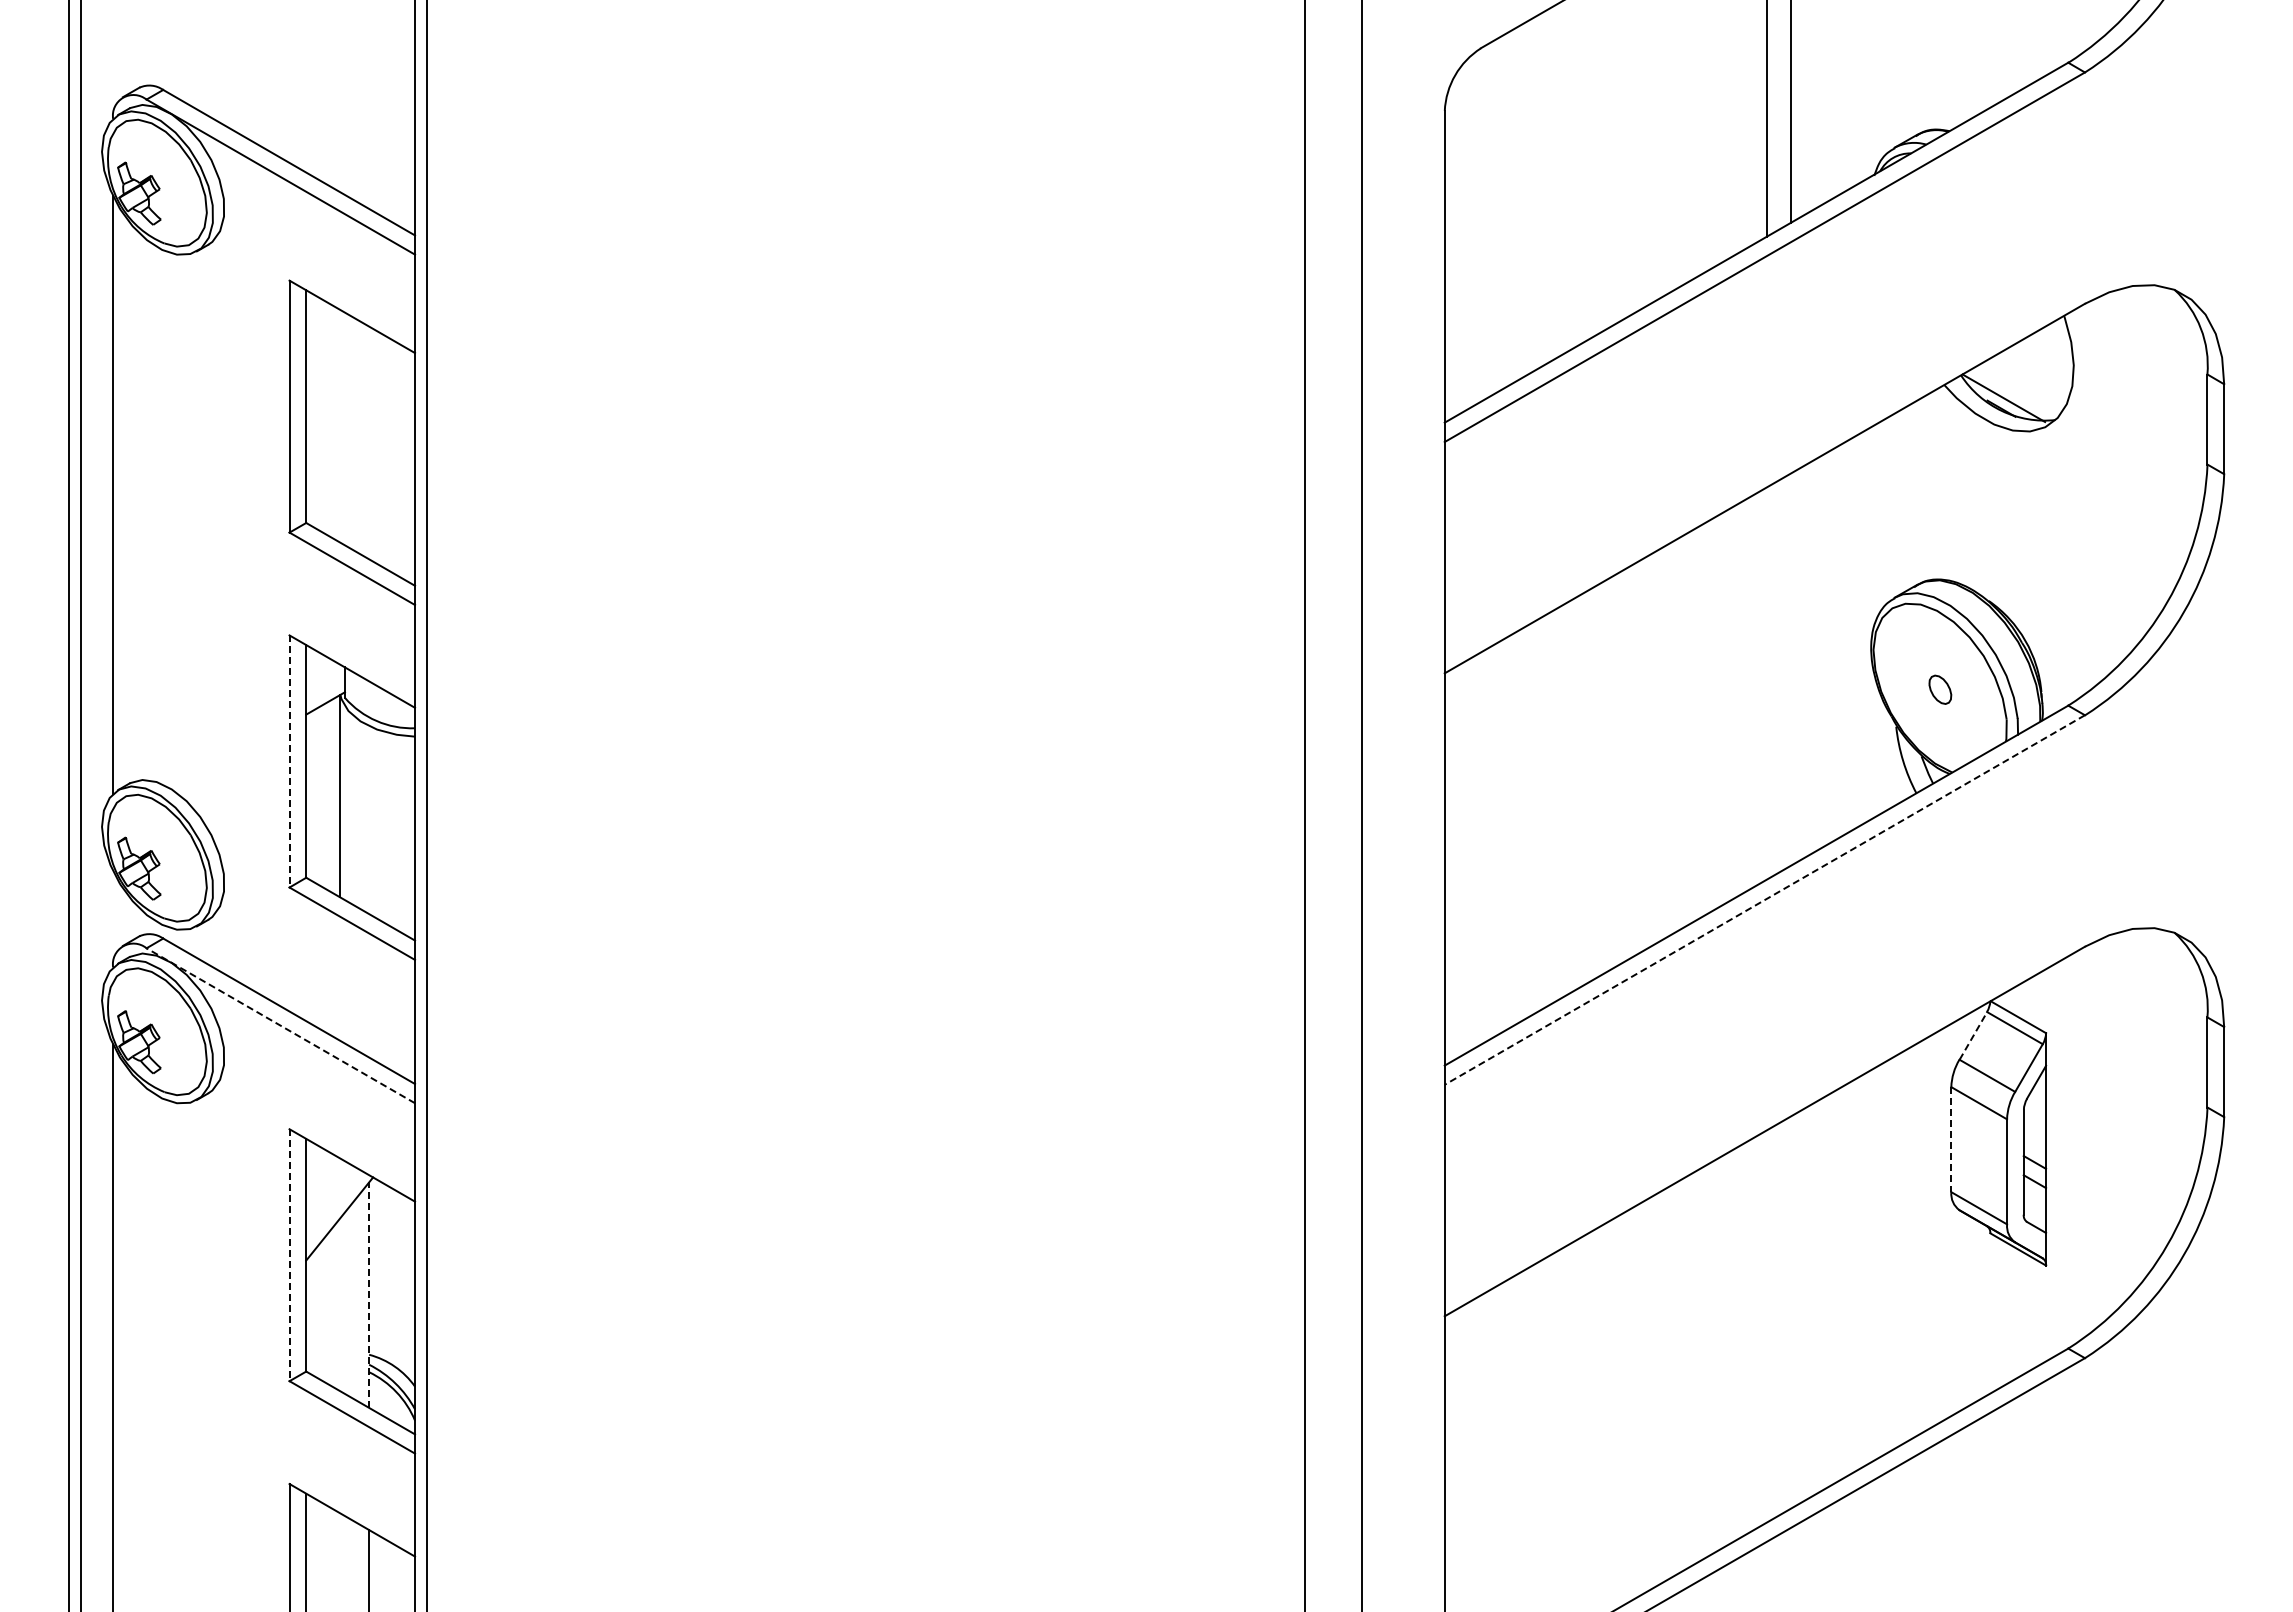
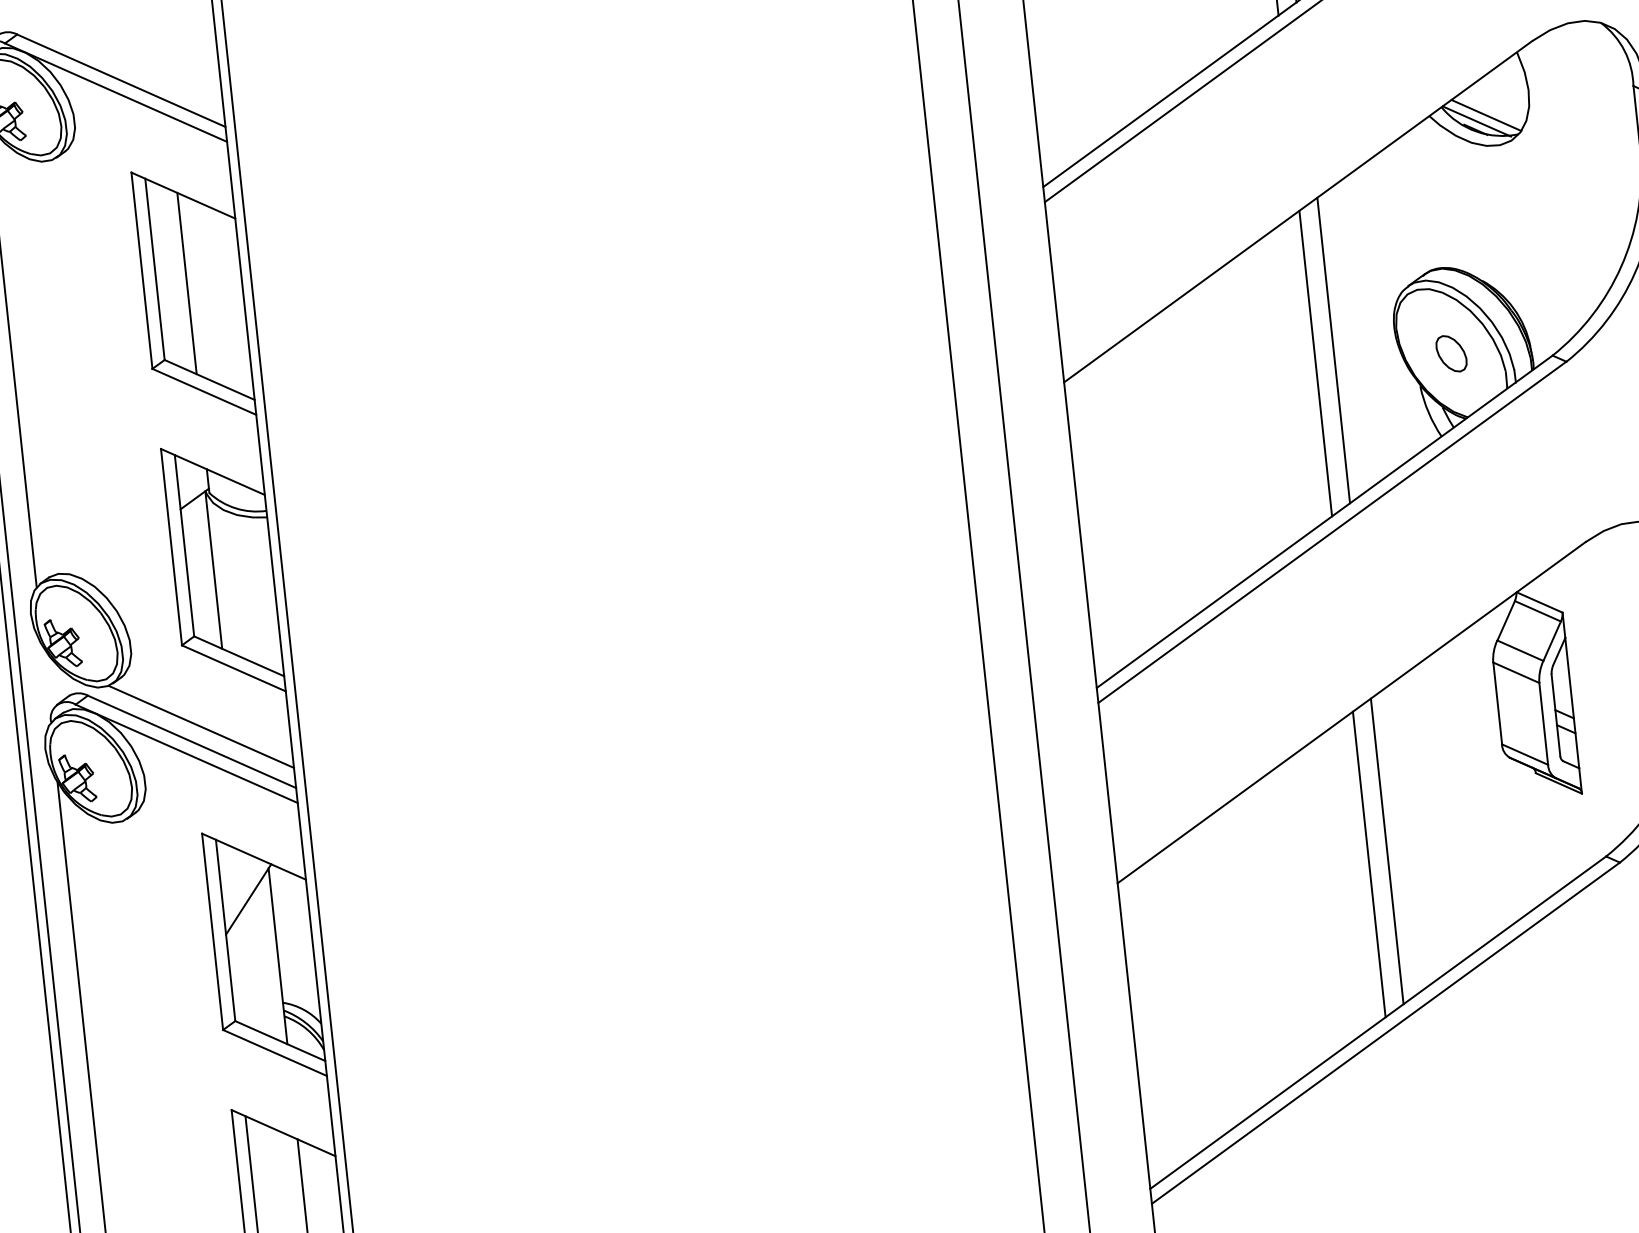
line: (2016, 391) -> (1486, 115), added
line: (344, 428) -> (186, 283), added
line: (1791, 669) -> (1333, 350), added
line: (1766, 683) -> (1315, 363), added
part: (1940, 689) -> (1451, 353), size x1.67
line: (289, 761) -> (171, 547), dashed -> solid
line: (1764, 900) -> (1332, 532), dashed -> solid
line: (302, 993) -> (200, 726), added
line: (280, 1025) -> (186, 753), dashed -> solid
line: (1973, 1035) -> (1506, 620), dashed -> solid
line: (1951, 1139) -> (1497, 703), dashed -> solid
line: (289, 1255) -> (212, 932), dashed -> solid
line: (369, 1295) -> (278, 956), dashed -> solid
line: (1791, 1312) -> (1387, 851), added
line: (1766, 1326) -> (1369, 864), added

